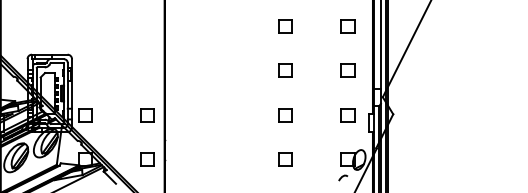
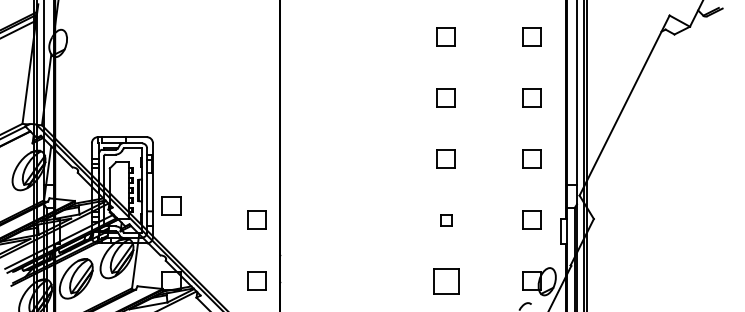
part: (85, 114) -> (171, 205), moved
part: (285, 114) -> (445, 219), size x0.6
part: (285, 159) -> (445, 280), size x1.4

